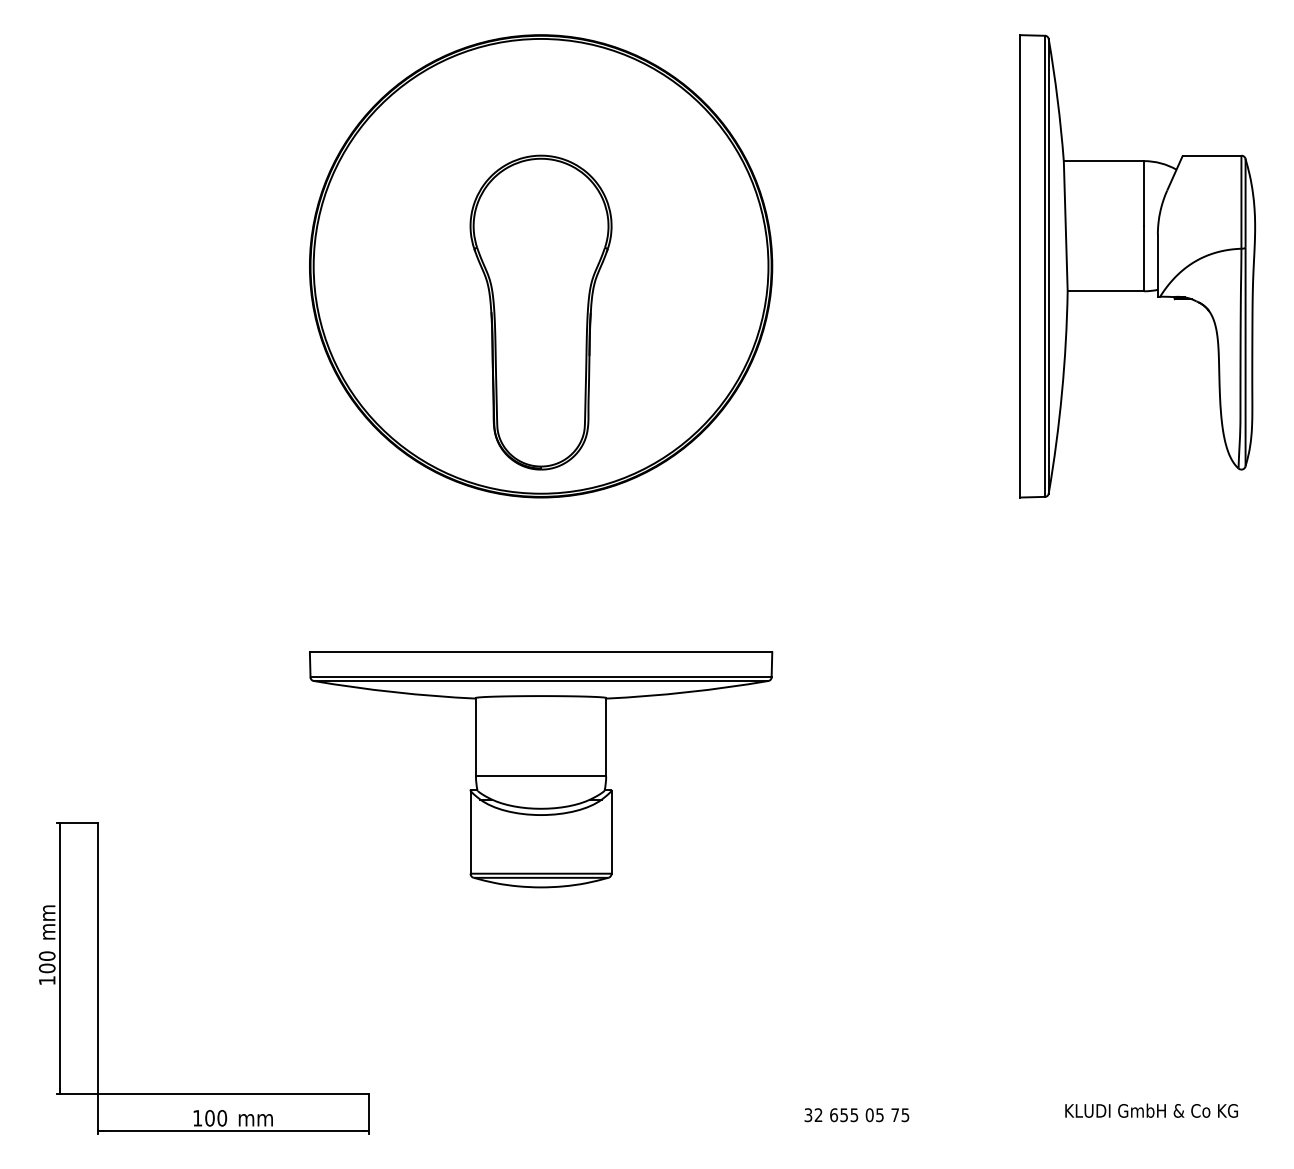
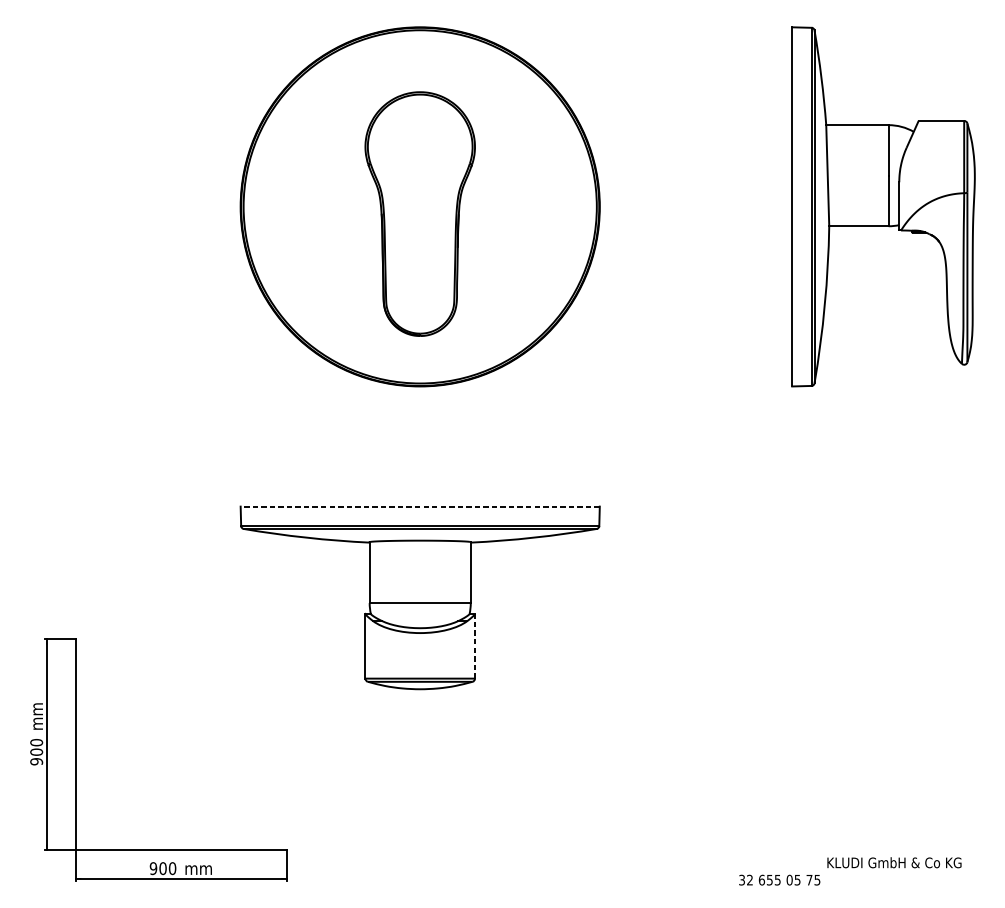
part: (540, 312) -> (419, 213), moved
line: (540, 652) -> (419, 506), solid -> dashed
line: (611, 832) -> (474, 646), solid -> dashed
text: (46, 980) -> (36, 761), 100 -> 900
text: (856, 1115) -> (779, 880), moved
text: (197, 1117) -> (153, 867), 100 -> 900

